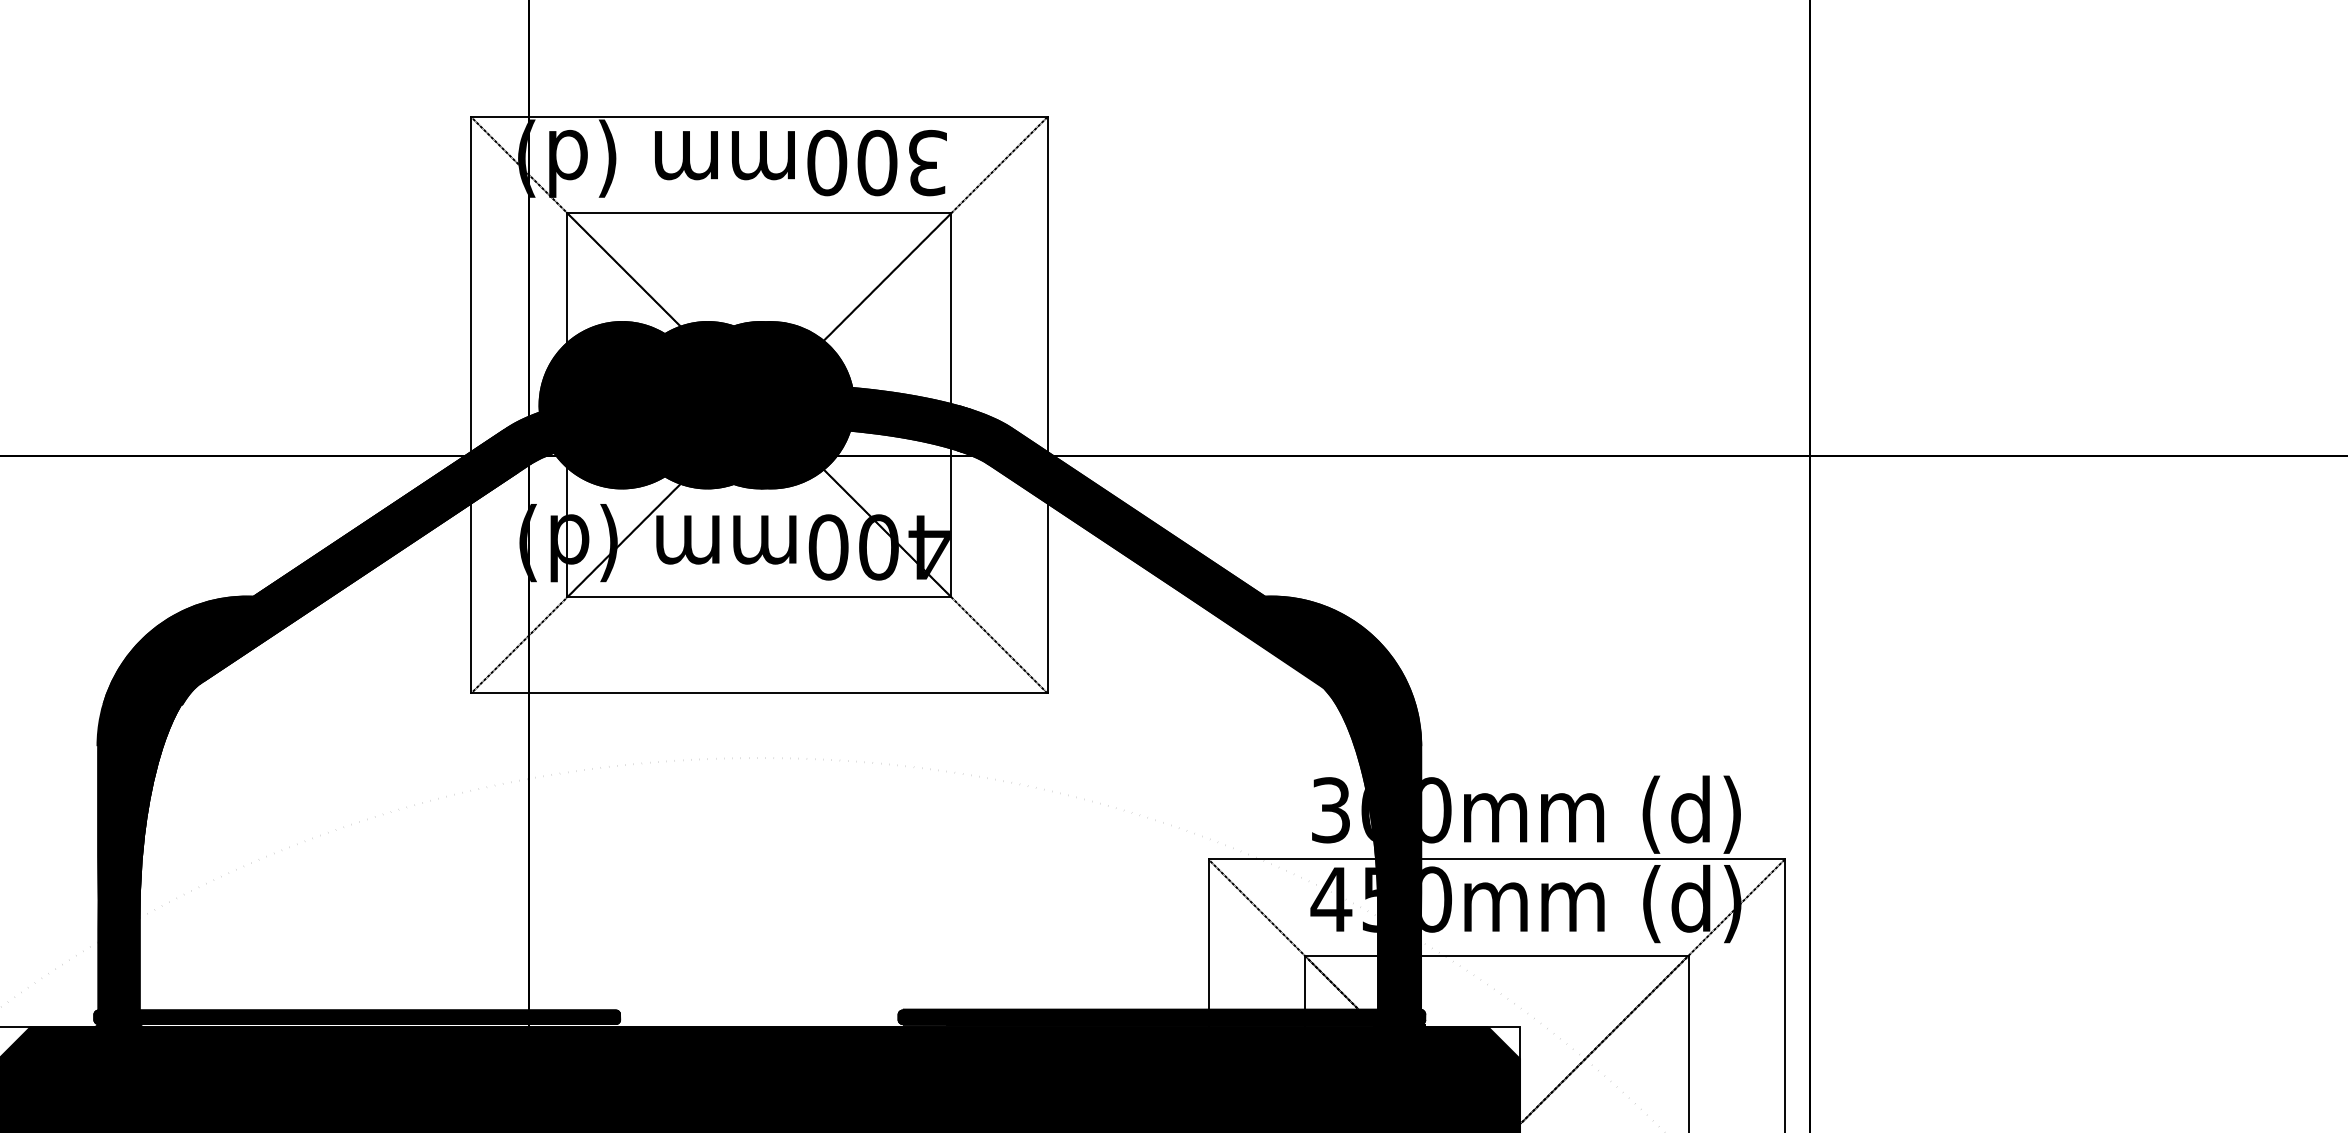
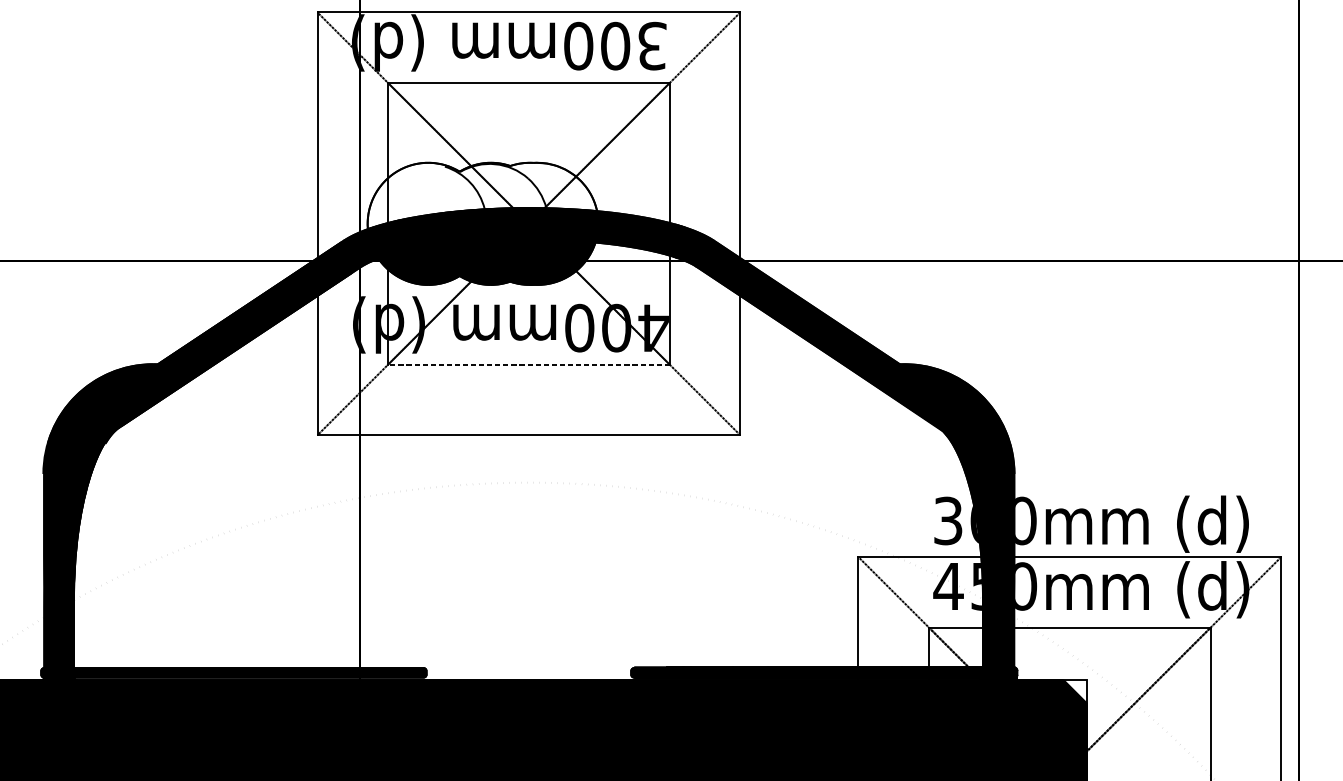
fill: (695, 366) -> (482, 195), removed
line: (758, 597) -> (528, 364), solid -> dashed

